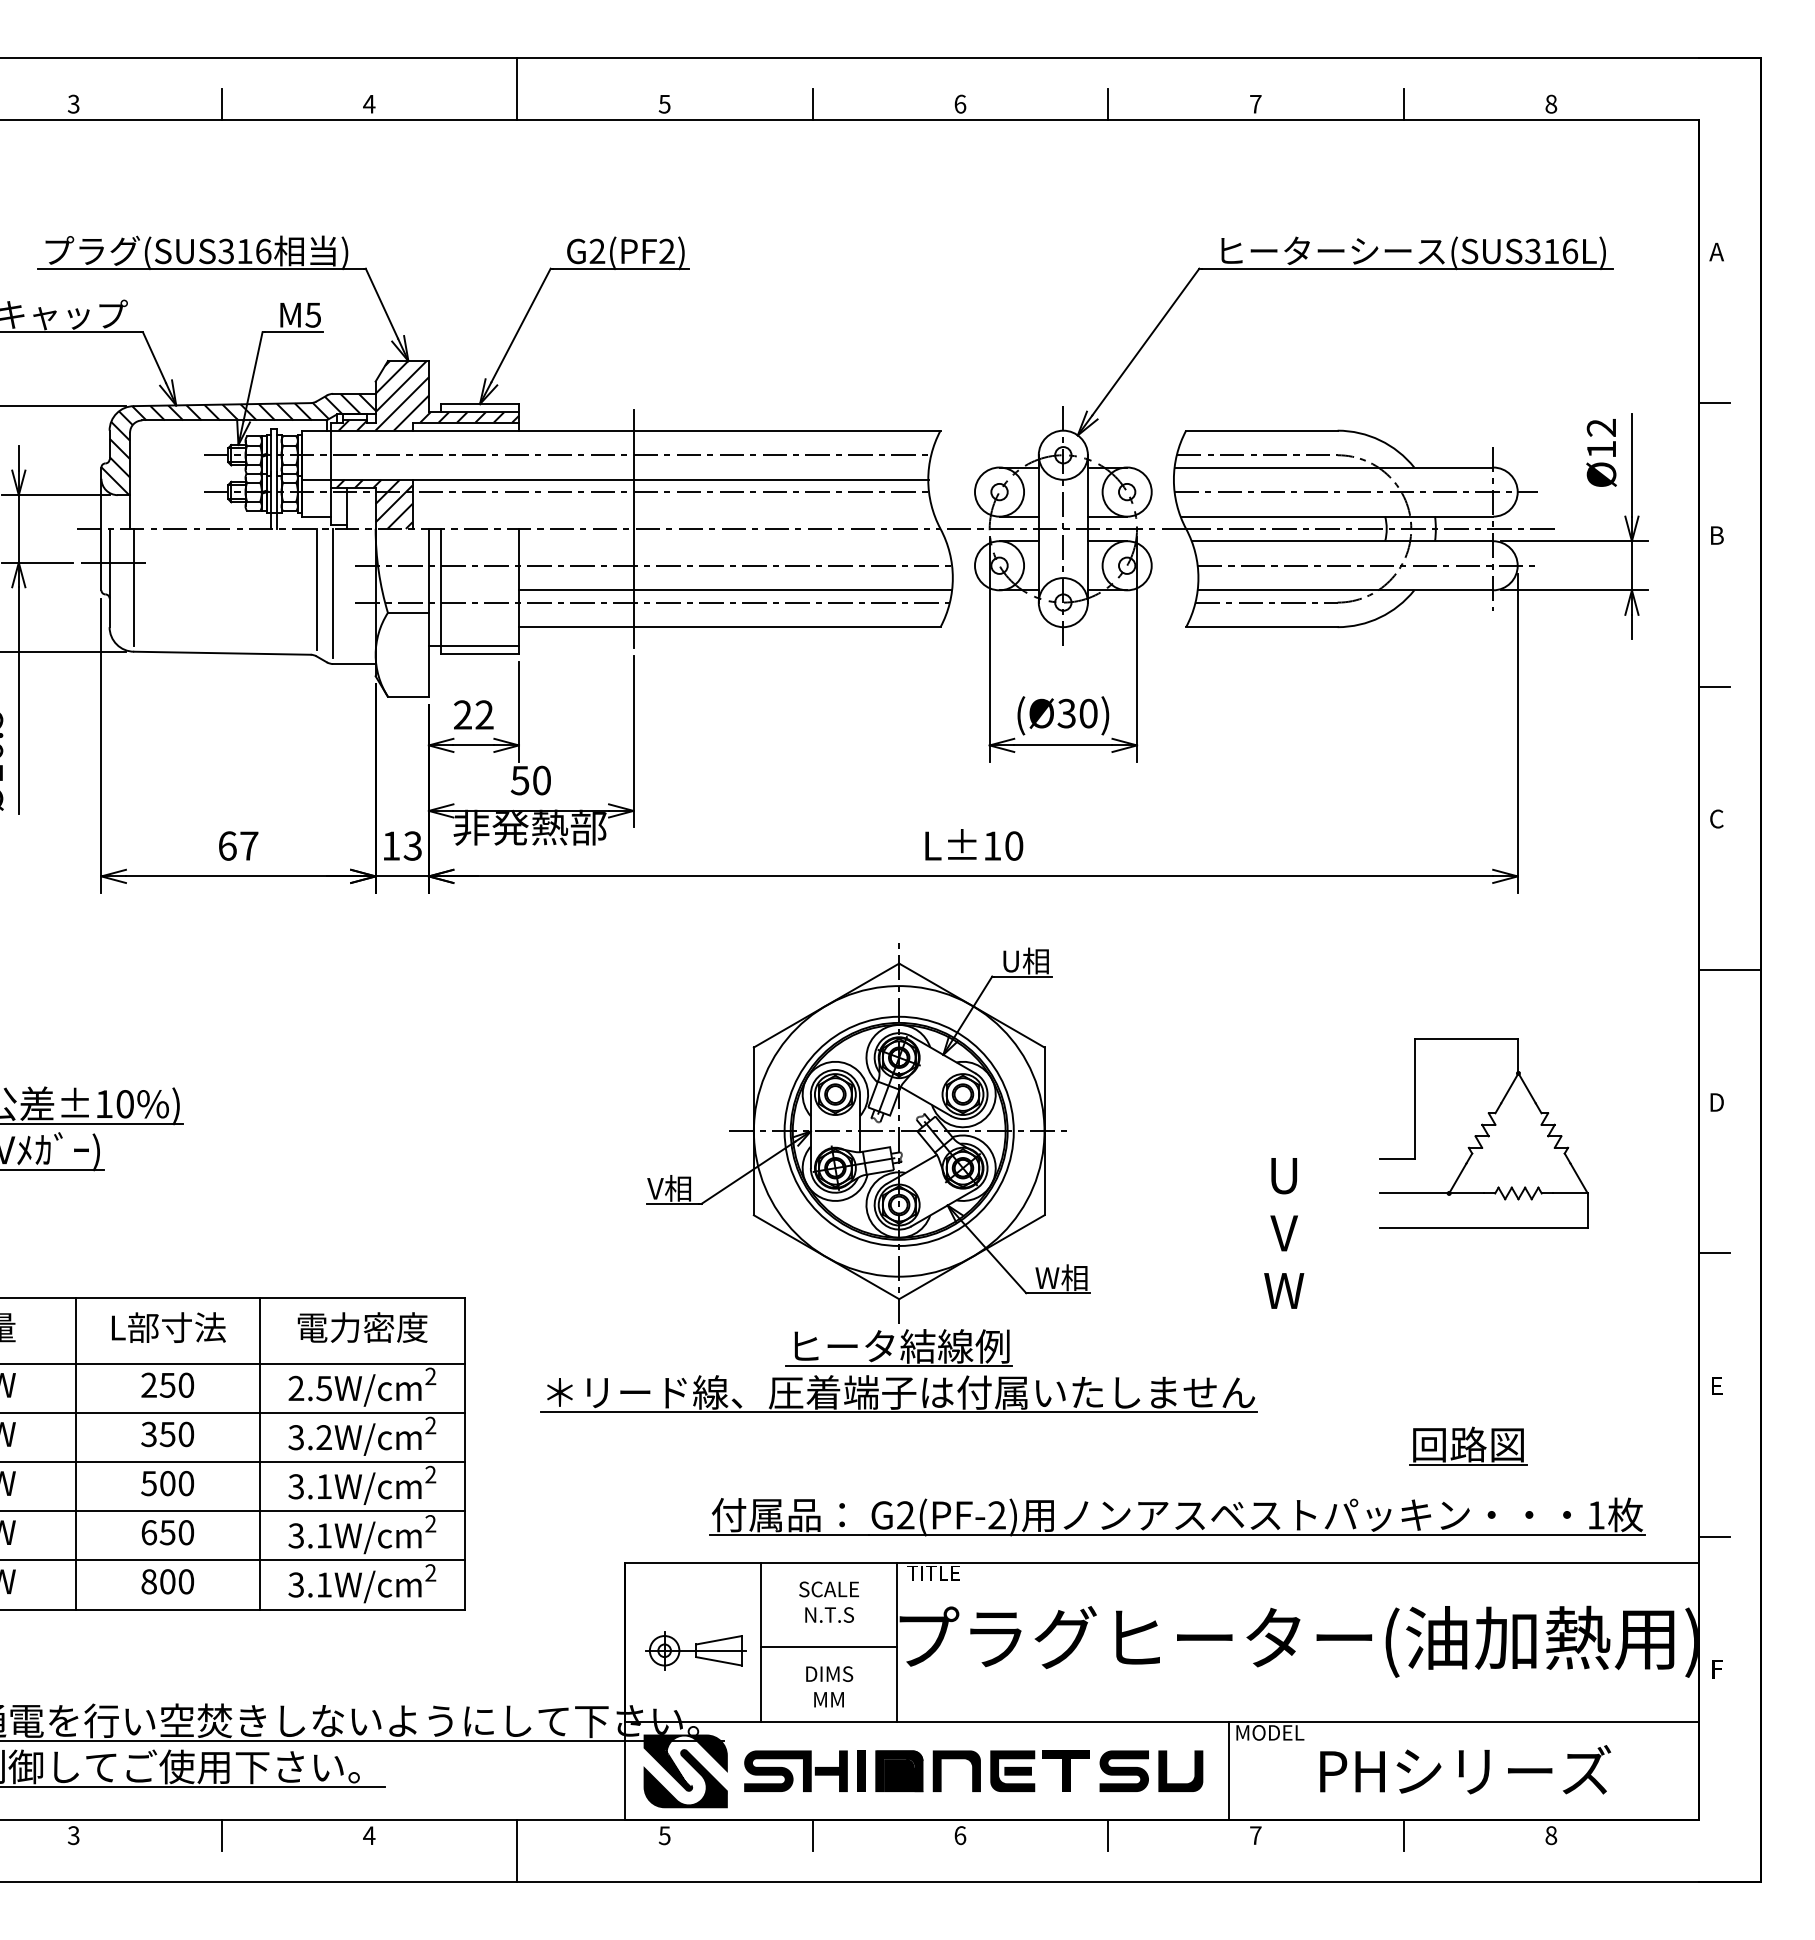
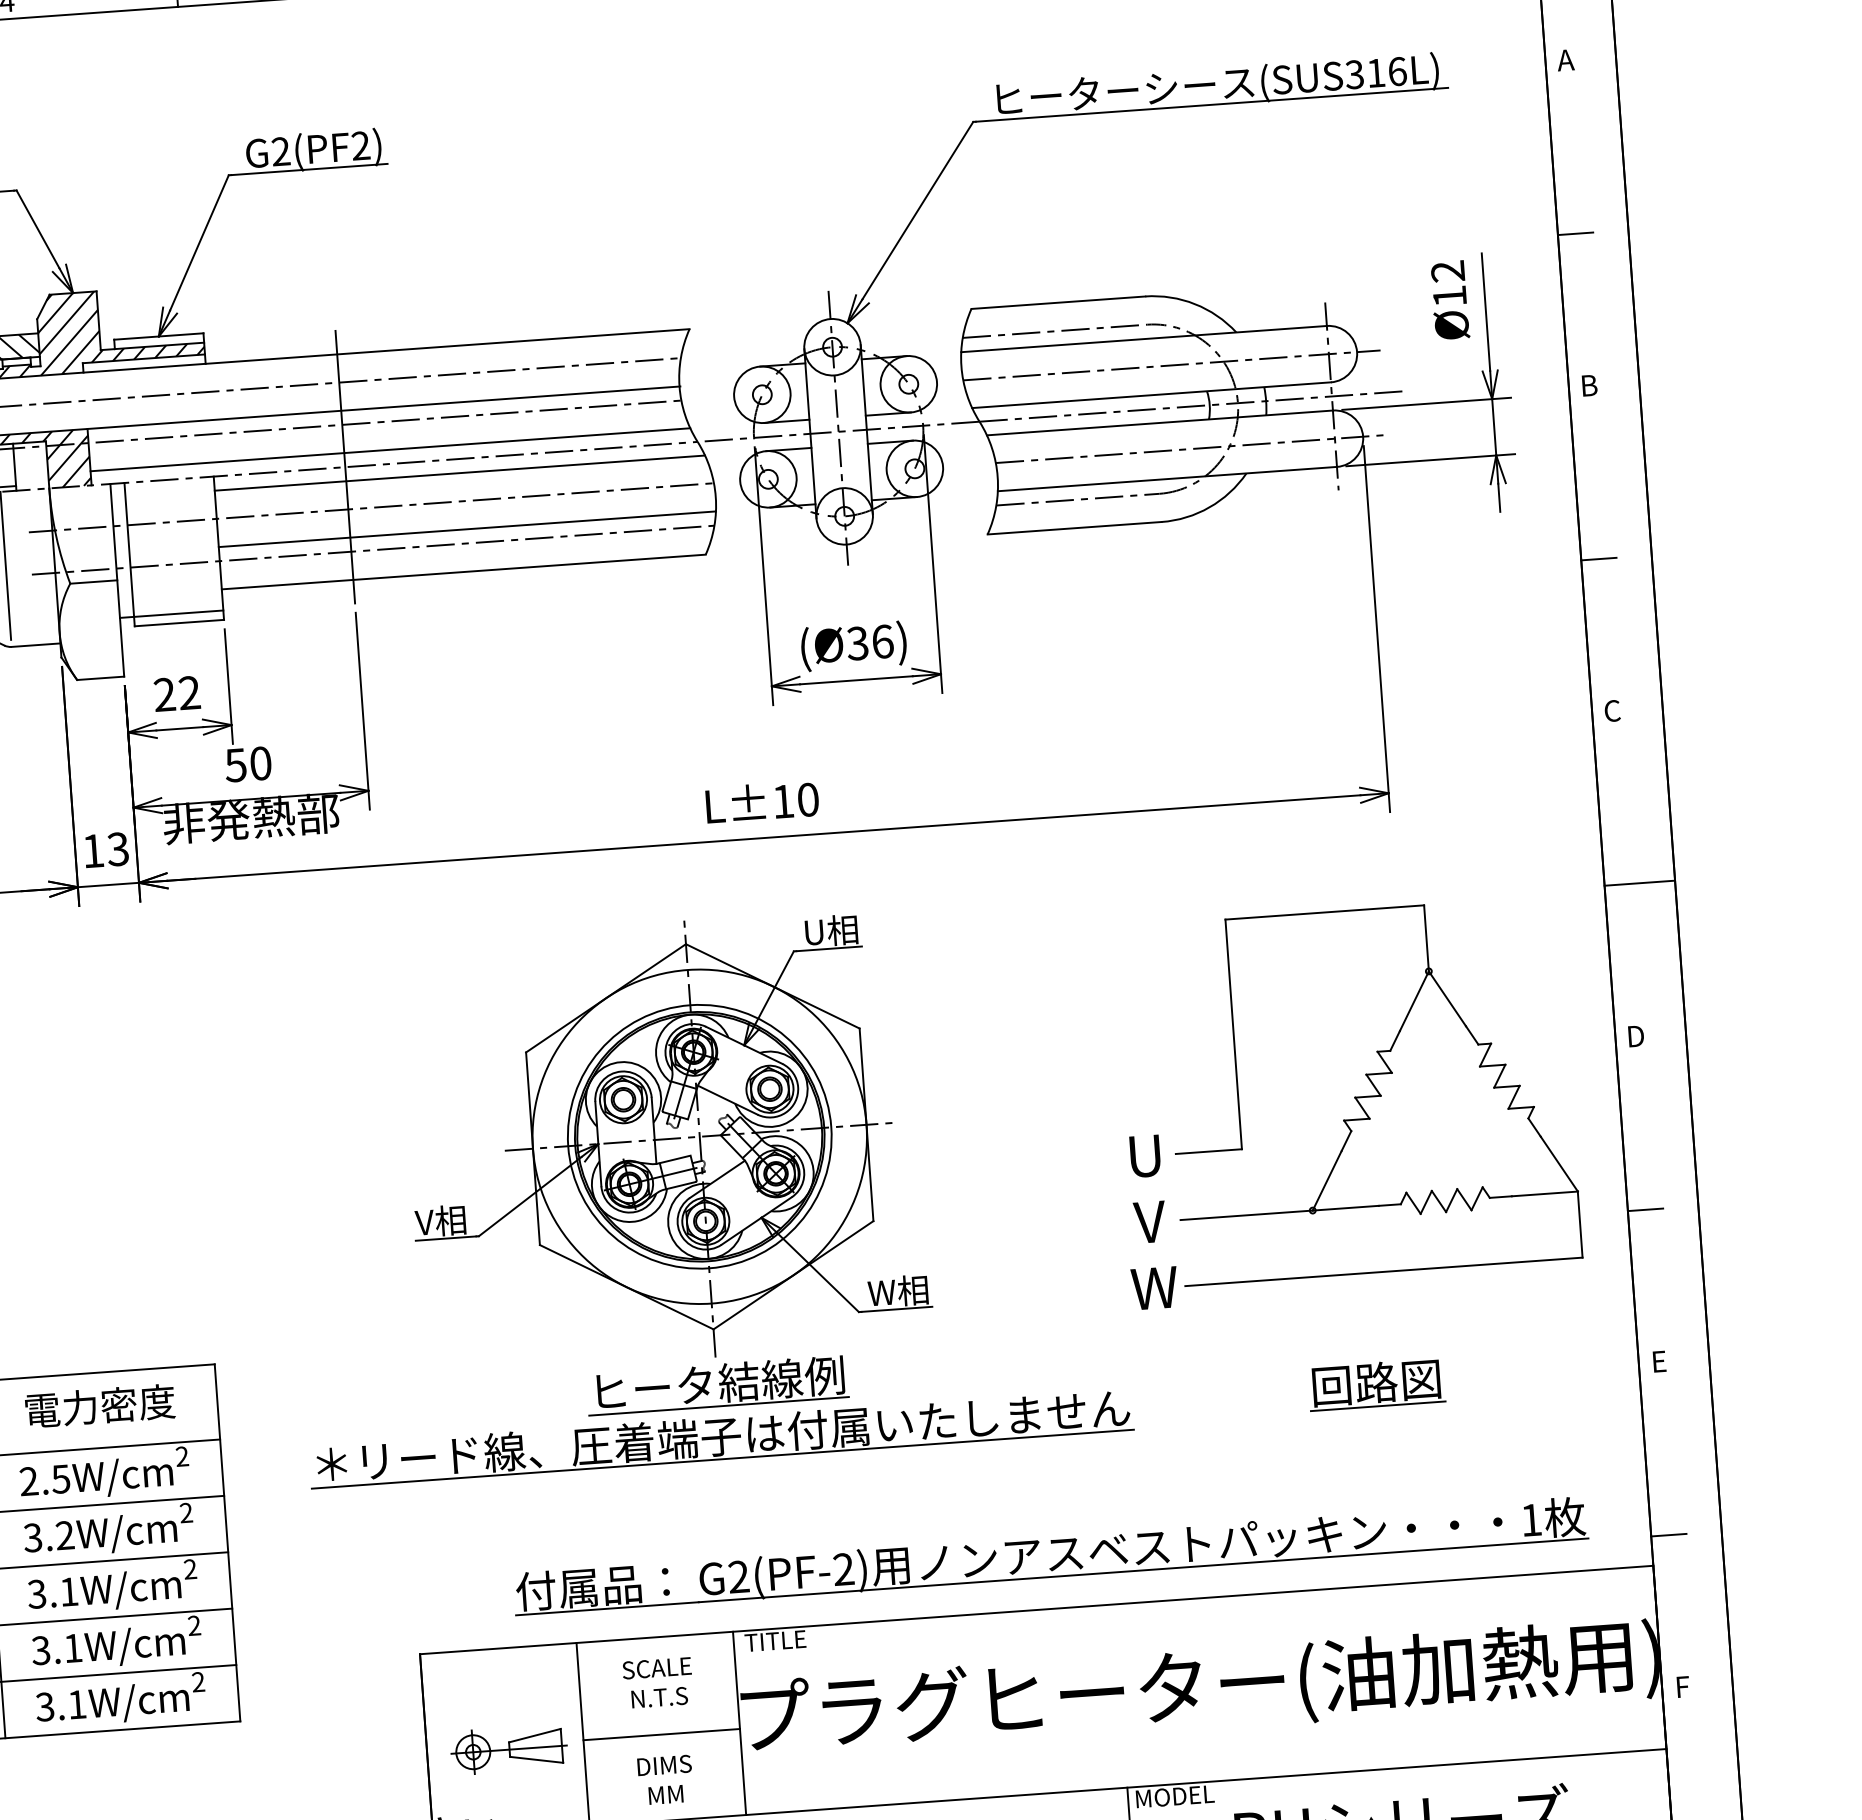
line: (673, 516) -> (390, 449), added
line: (732, 541) -> (459, 473), added
text: (1088, 713) -> (882, 641), (Ø30) -> (Ø36)
part: (1483, 1133) -> (1370, 1091), size x1.67
part: (1468, 1445) -> (1376, 1383), moved

